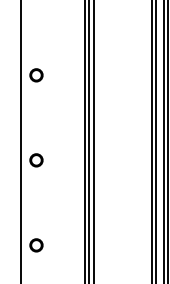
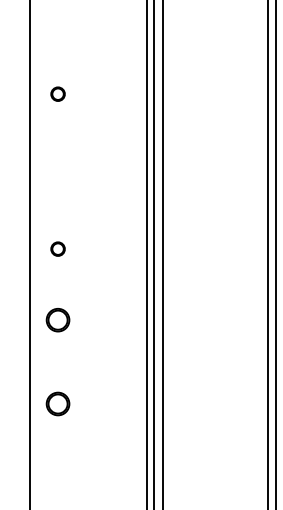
circle: (36, 75) -> (58, 94), size x0.6
circle: (36, 160) -> (58, 249), size x0.6
circle: (36, 199) -> (58, 320), added

